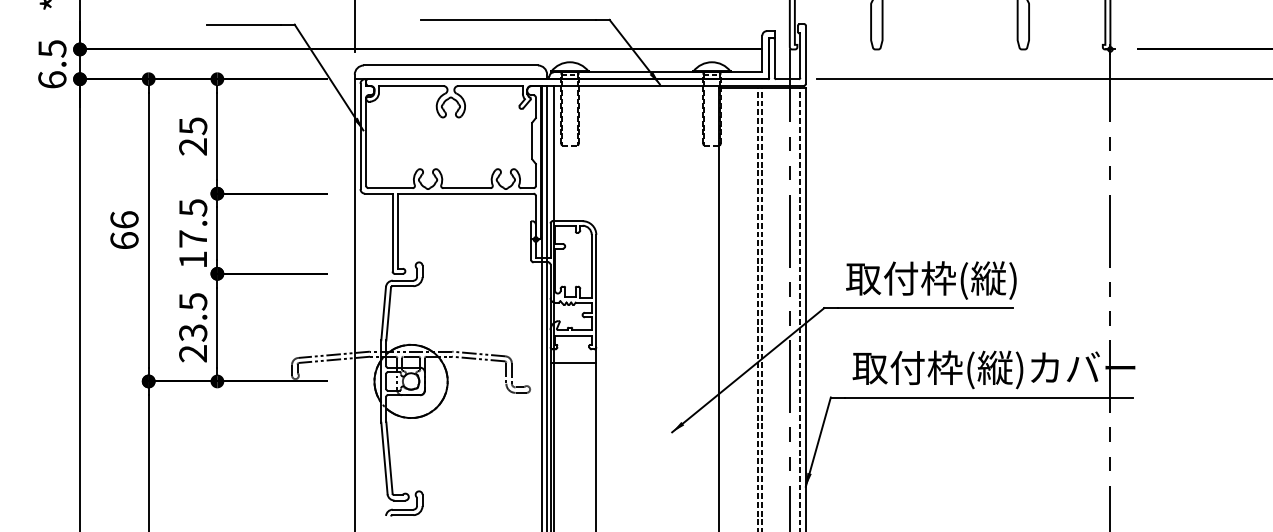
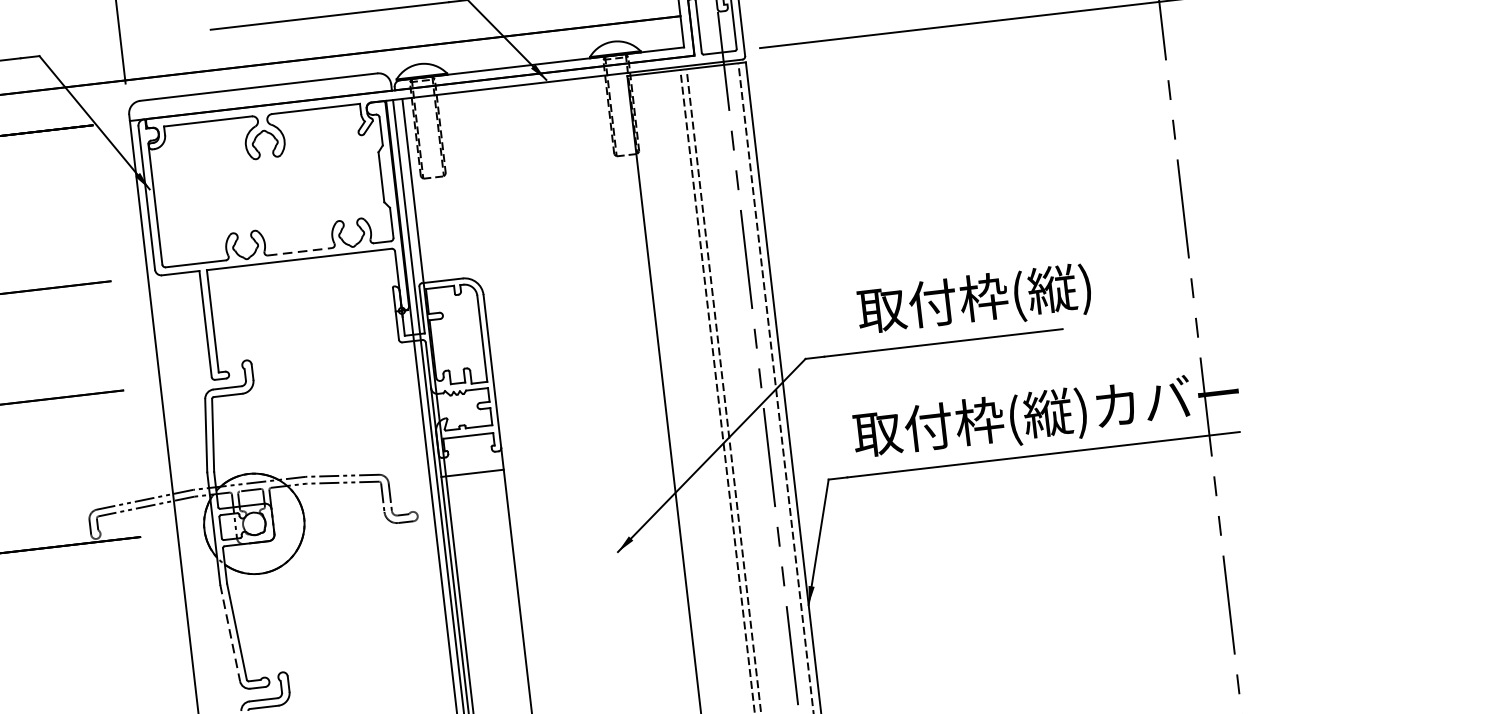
line: (466, 188) -> (299, 252), solid -> dashed
text: (931, 280) -> (974, 301), moved
line: (384, 458) -> (230, 633), solid -> dashed

